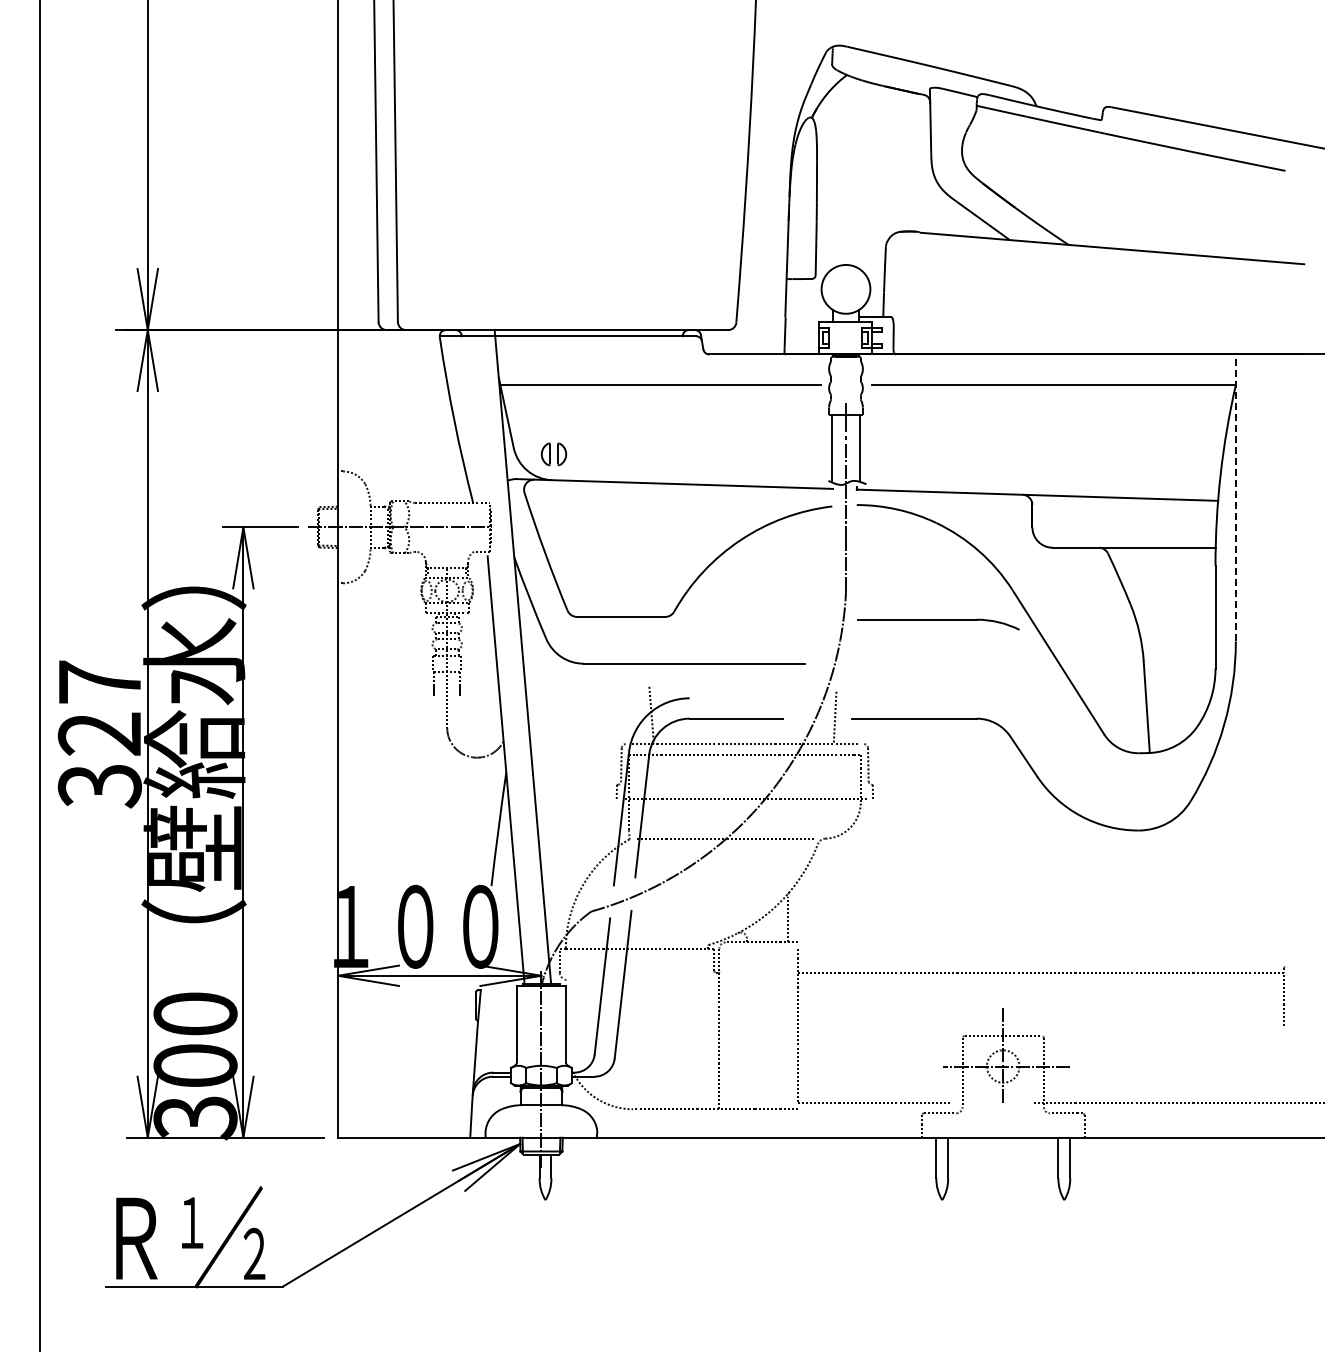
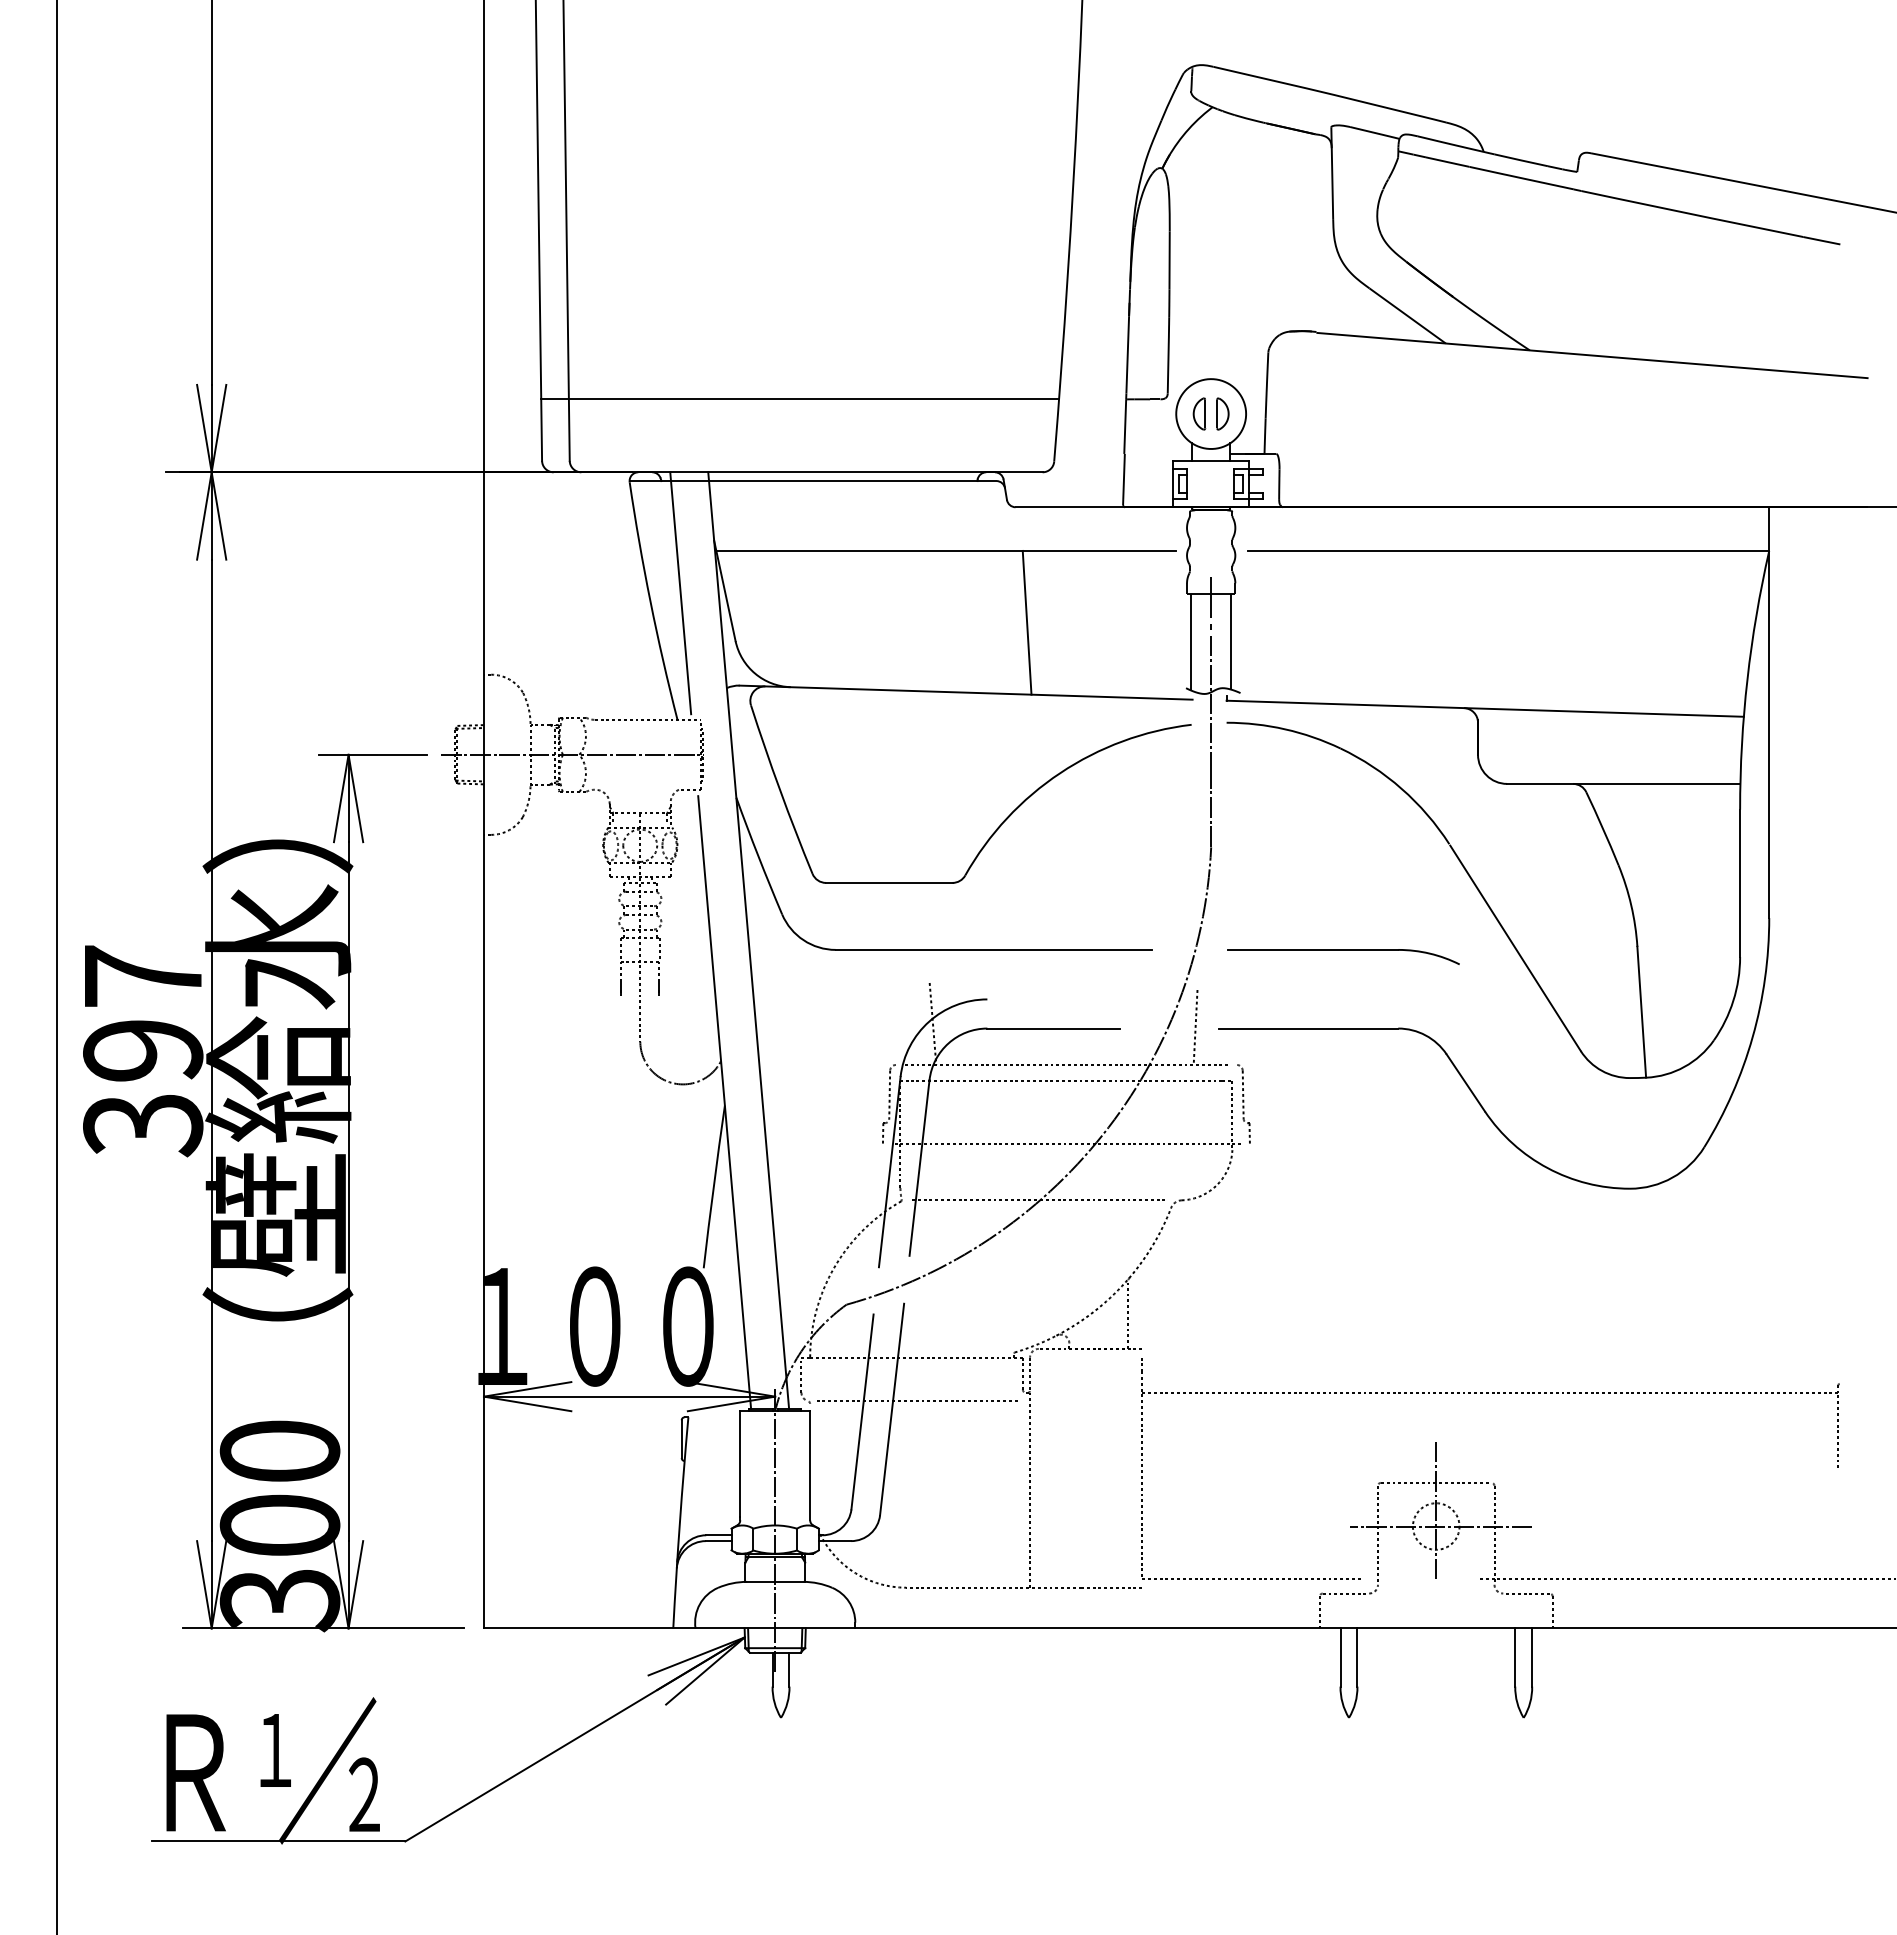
line: (558, 279) -> (799, 399), added
line: (475, 414) -> (680, 593), added
line: (717, 435) -> (1027, 623), added
part: (553, 454) -> (1210, 414), moved
line: (1235, 497) -> (1768, 711), dashed -> solid
part: (938, 624) -> (1343, 956), moved
text: (100, 733) -> (143, 1049), 327 -> 397
line: (639, 979) -> (915, 1401), added

